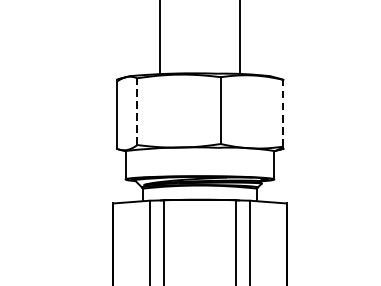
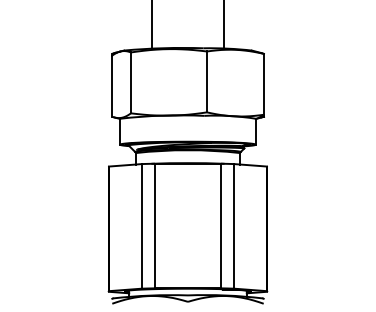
line: (137, 111) -> (131, 82), dashed -> solid
line: (282, 112) -> (263, 83), dashed -> solid

